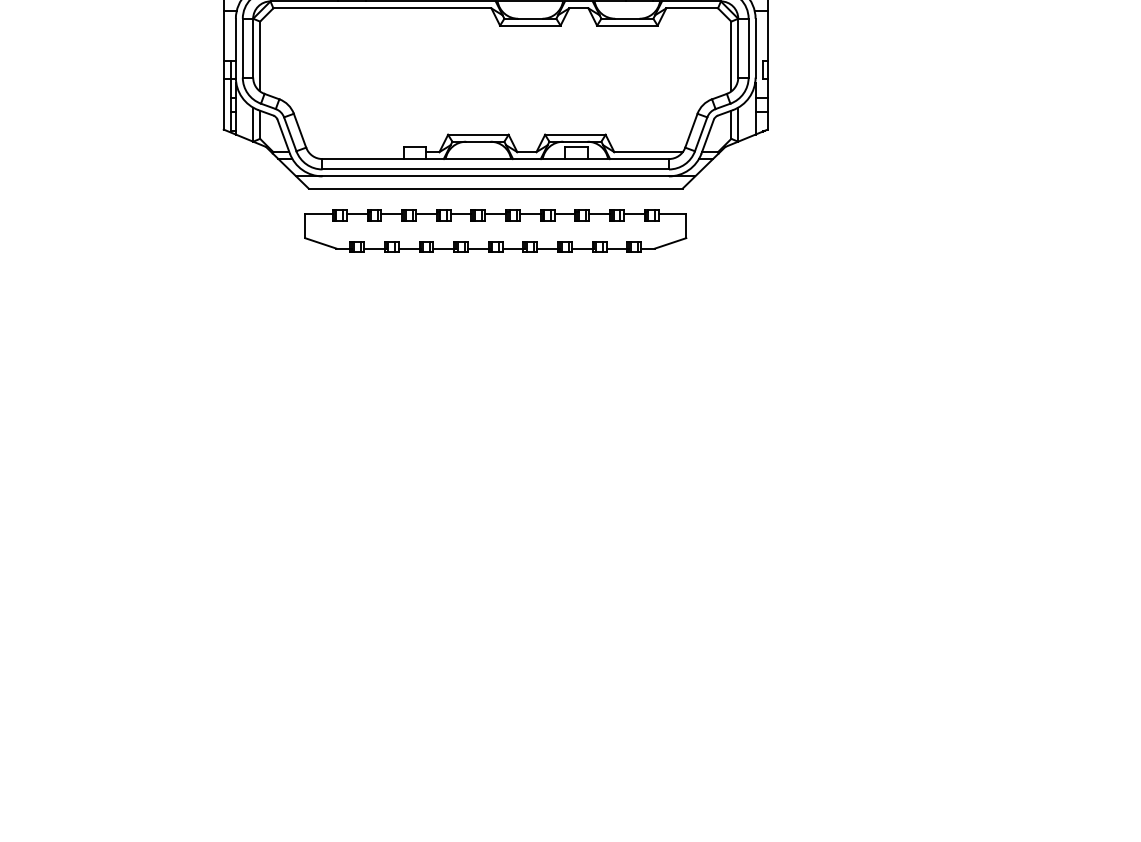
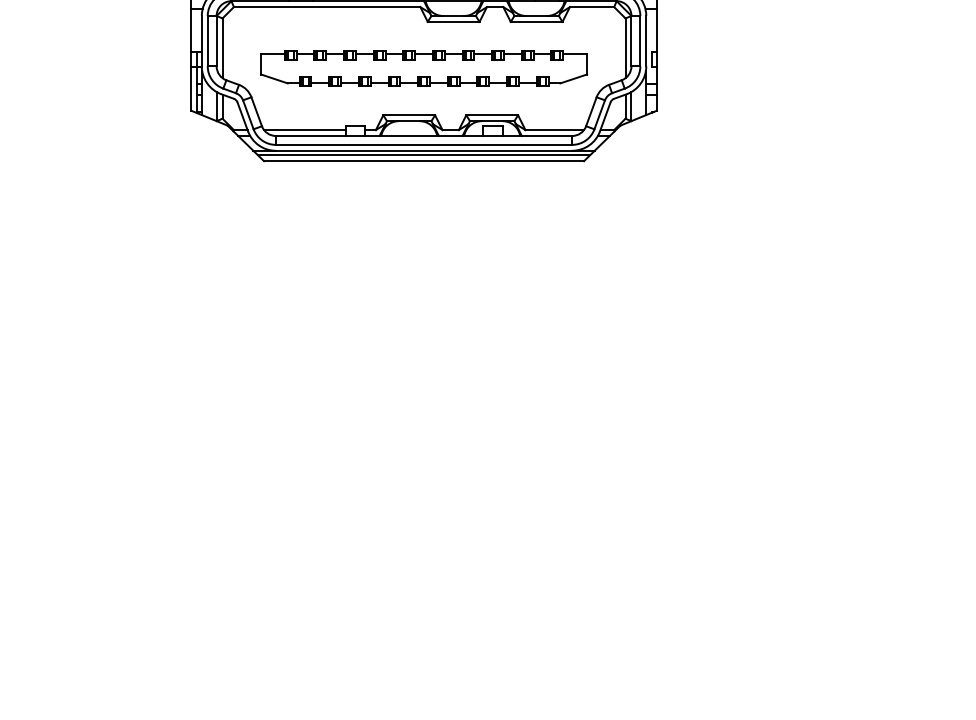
line: (355, 152) -> (304, 130), added
line: (495, 181) -> (423, 155), added
part: (495, 230) -> (423, 67), moved

